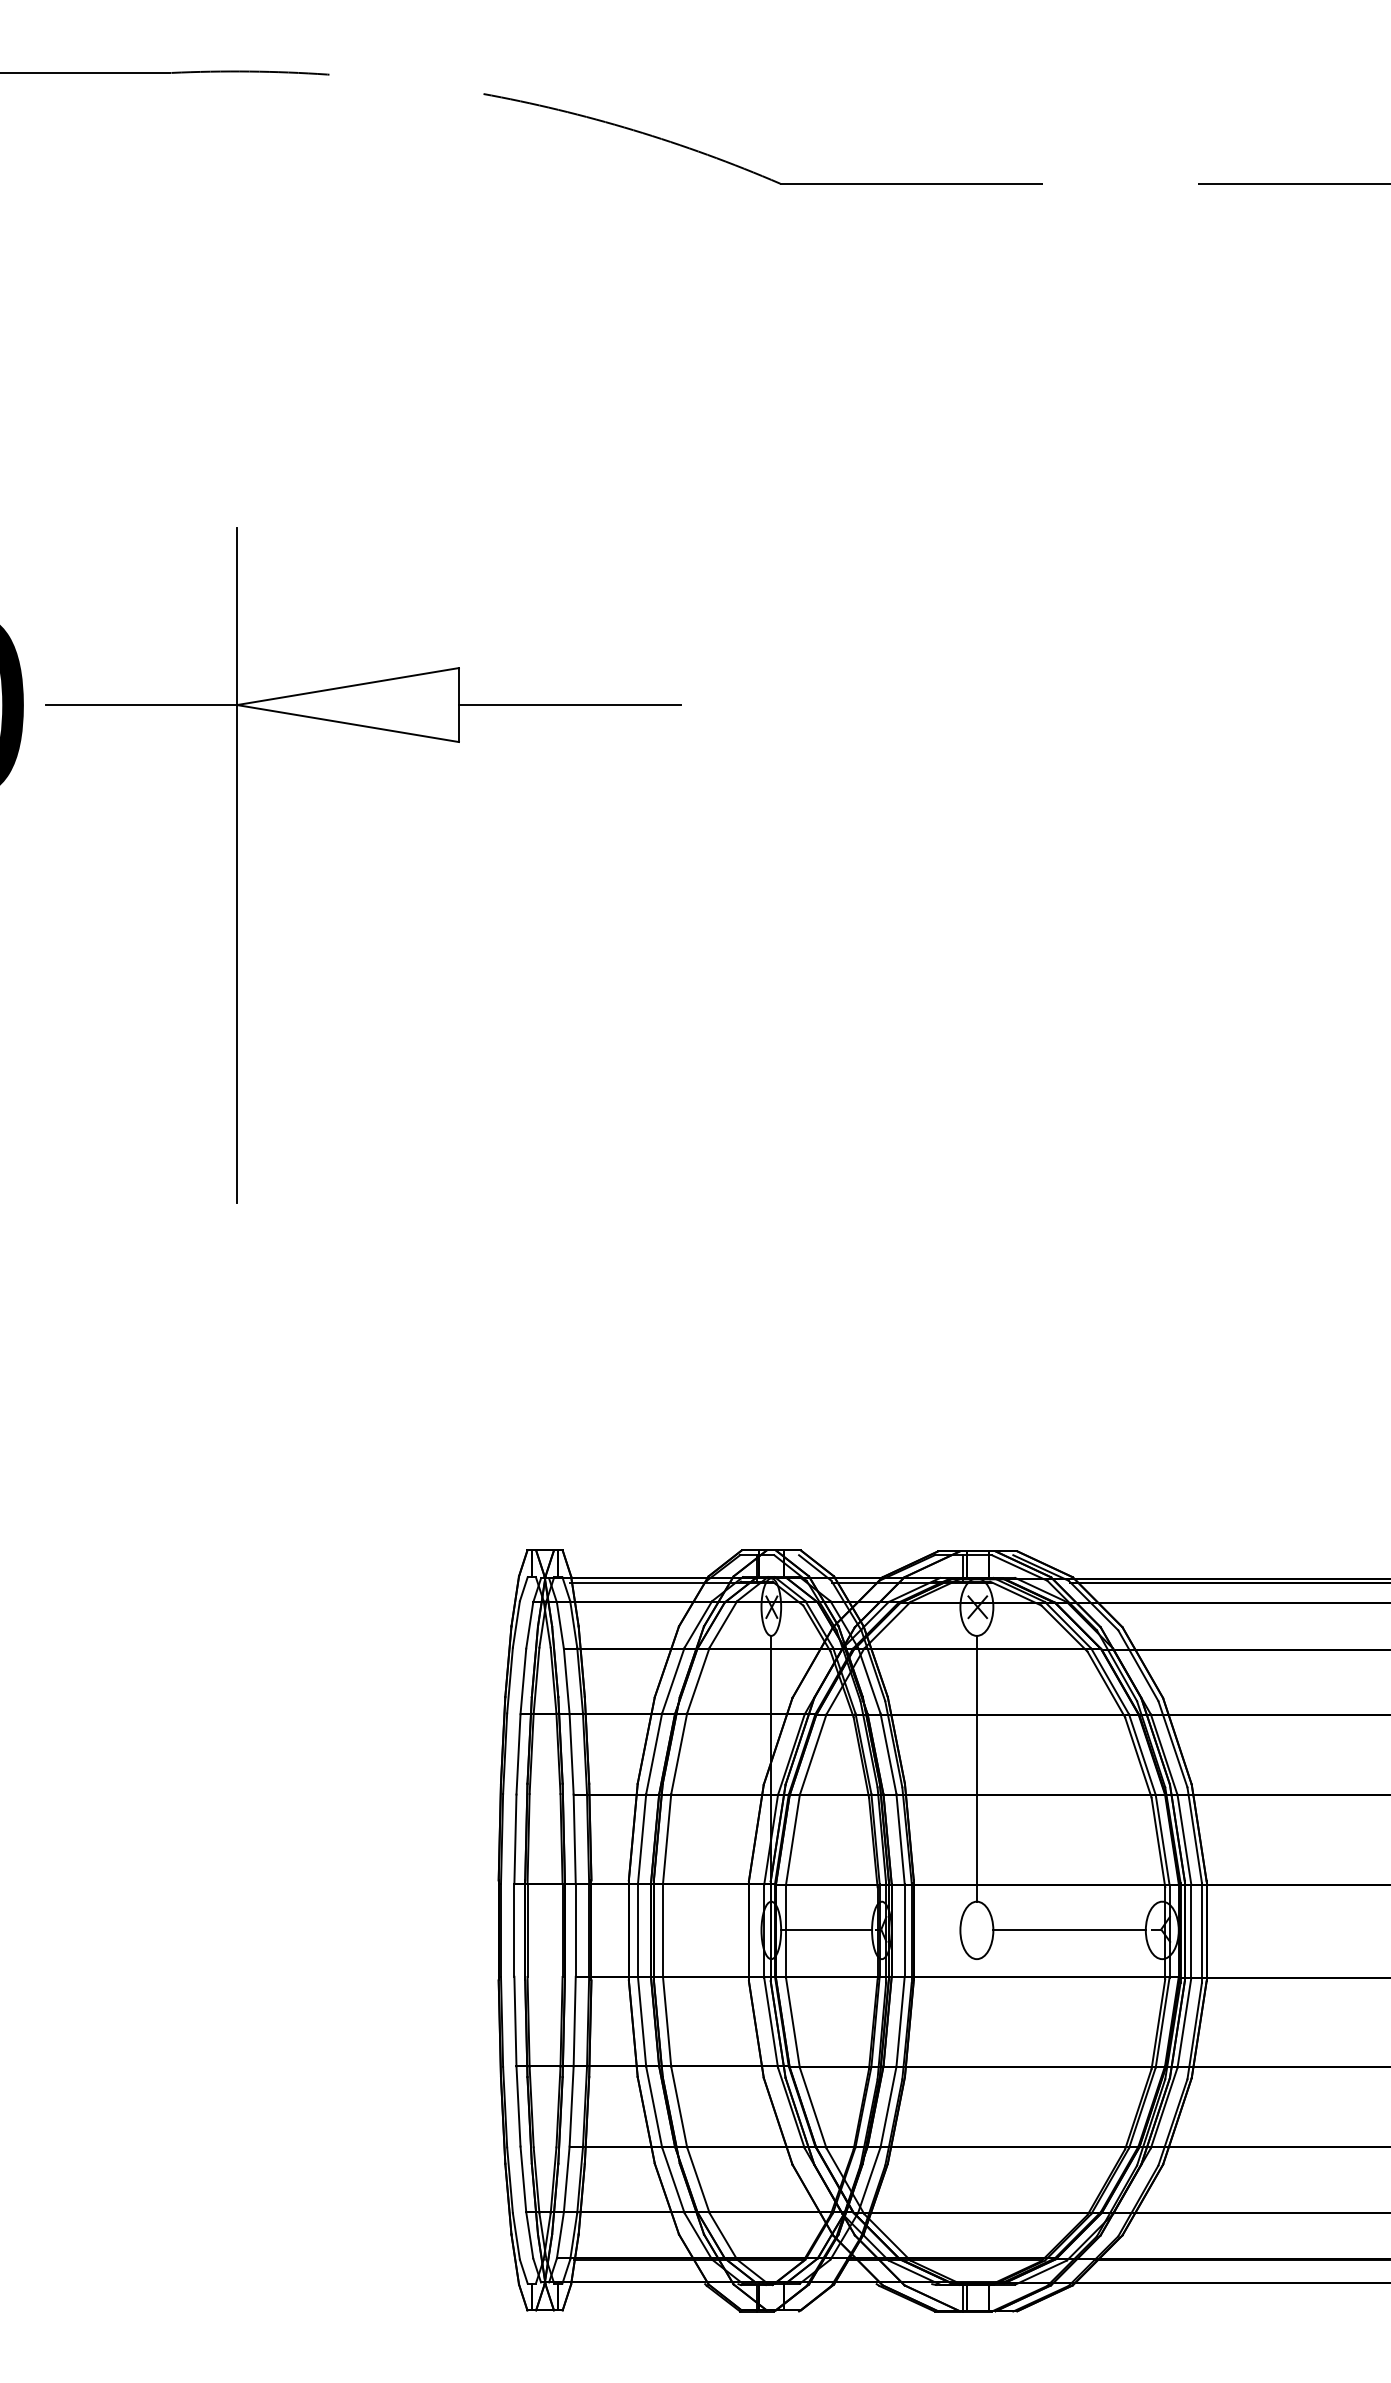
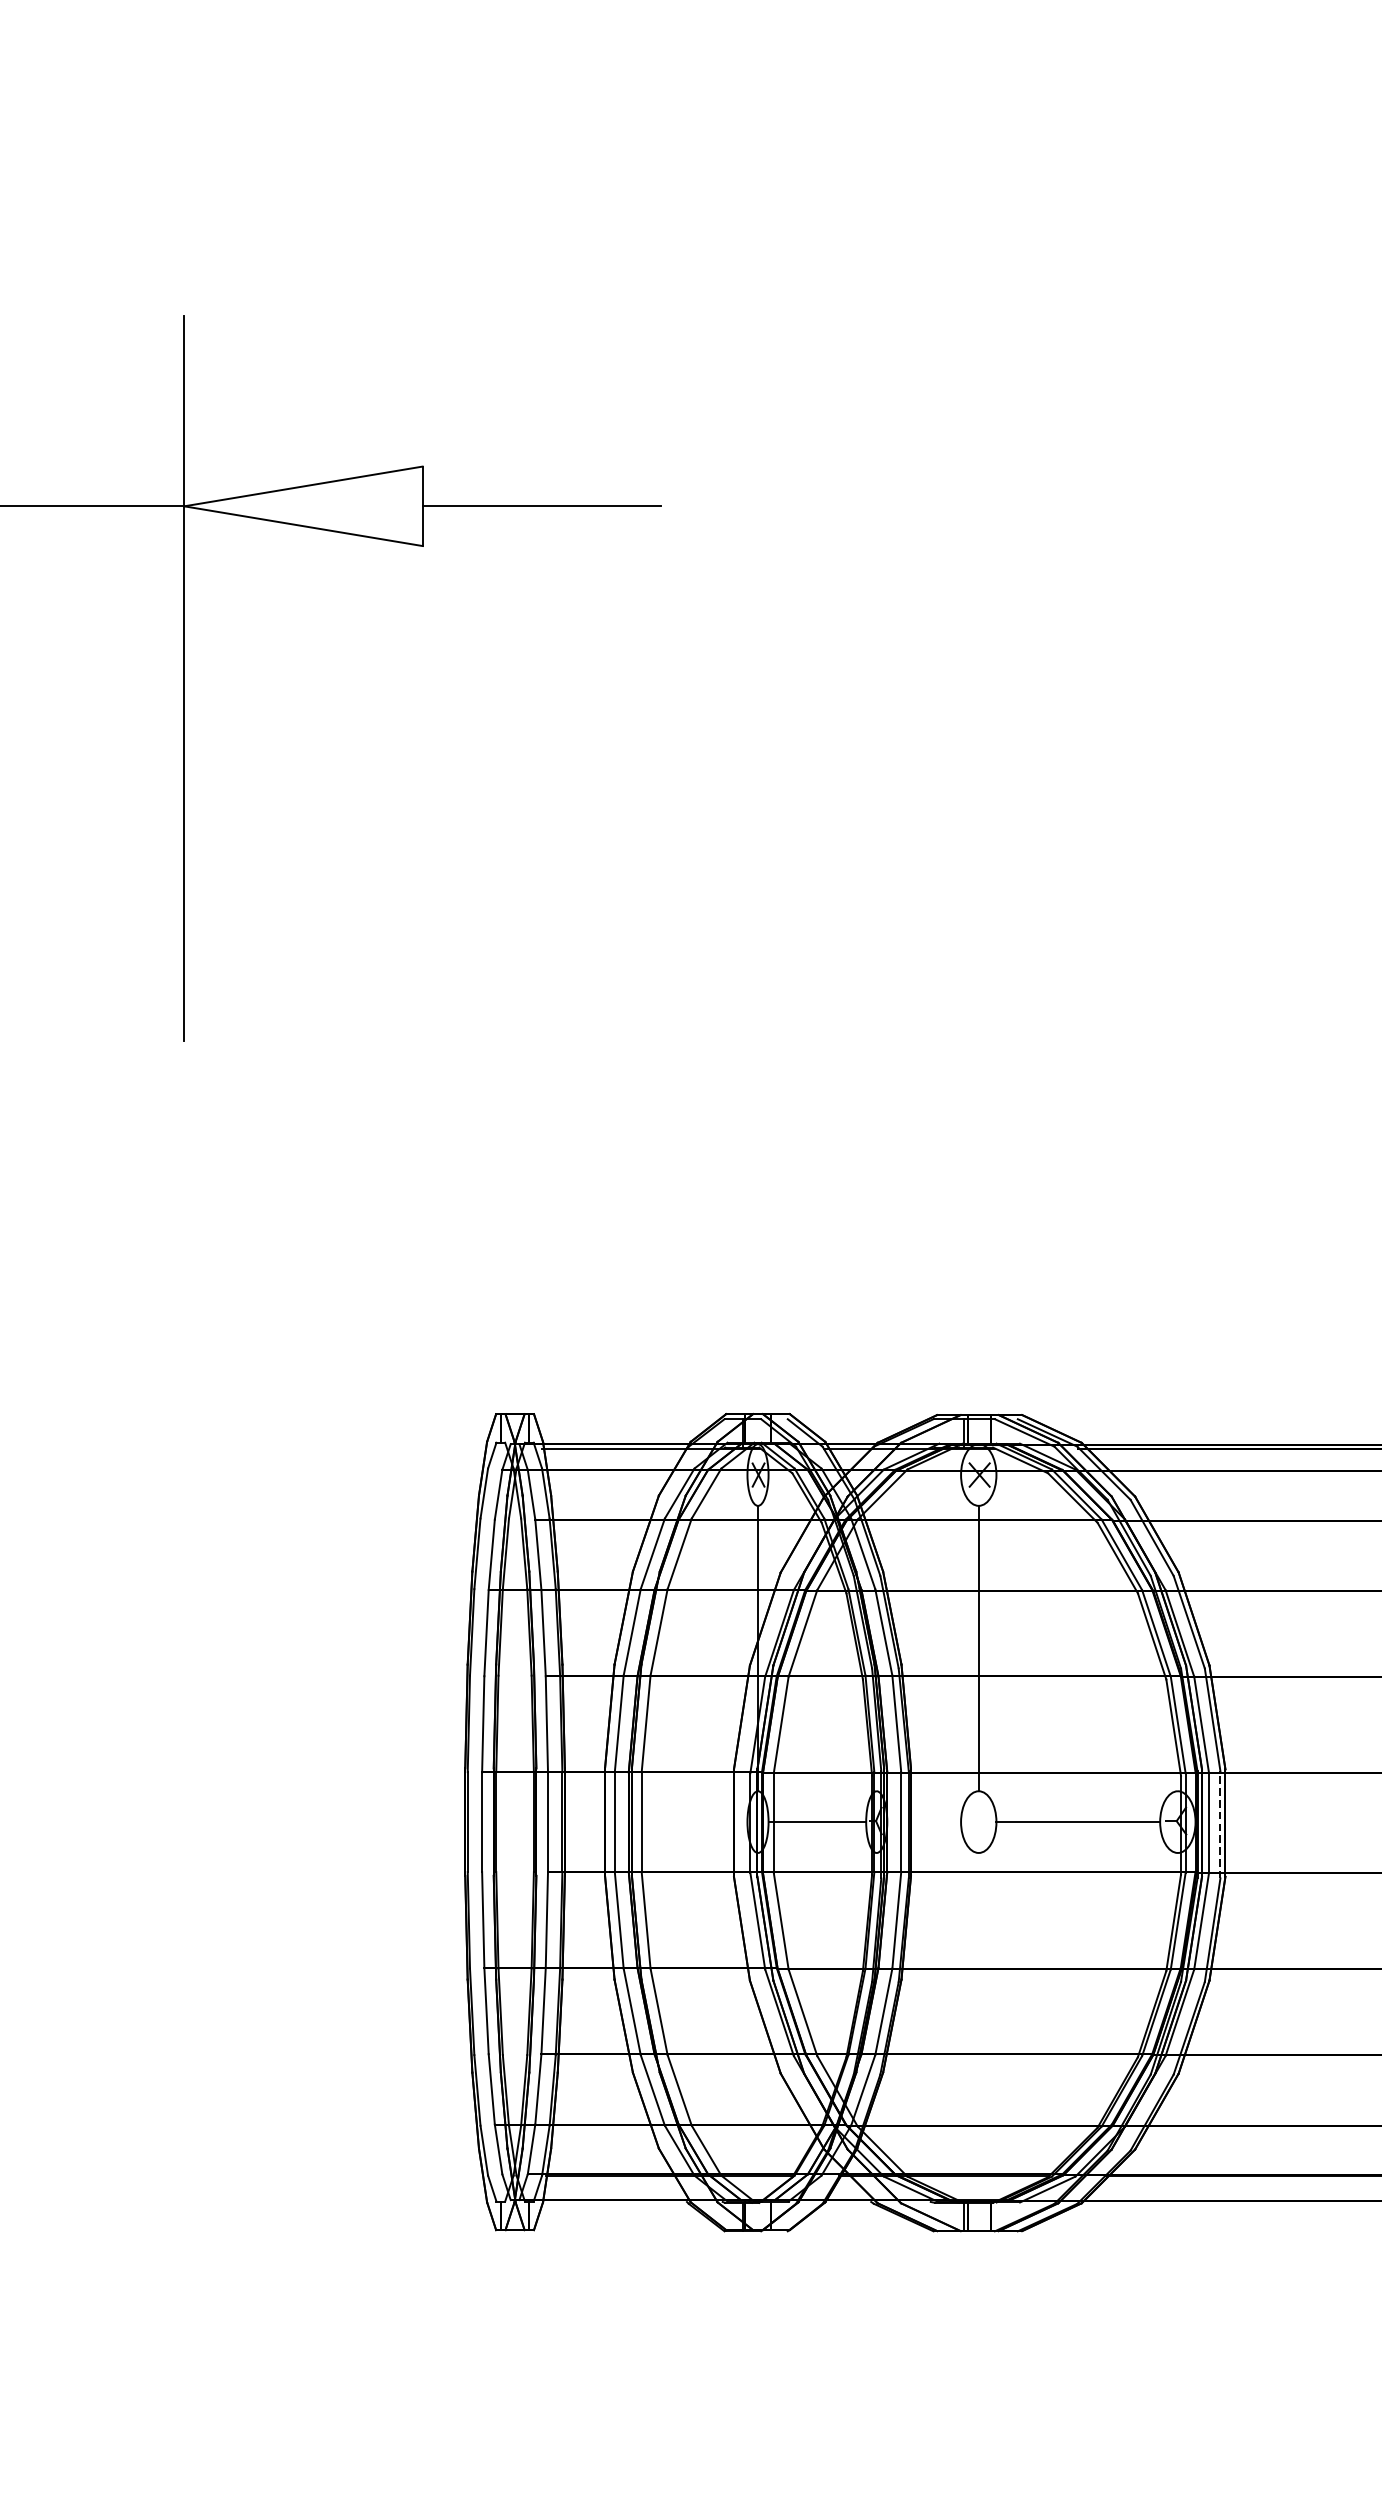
line: (1201, 1932) -> (1219, 1824), solid -> dashed

